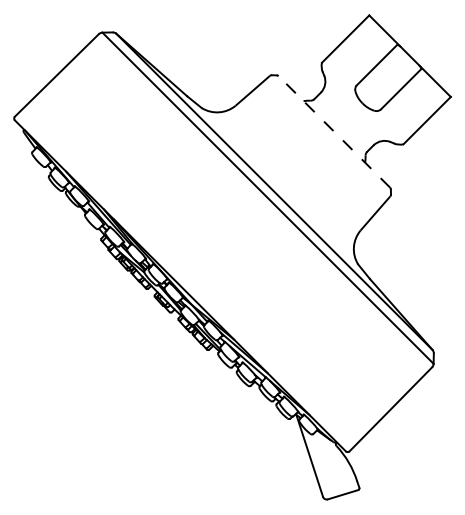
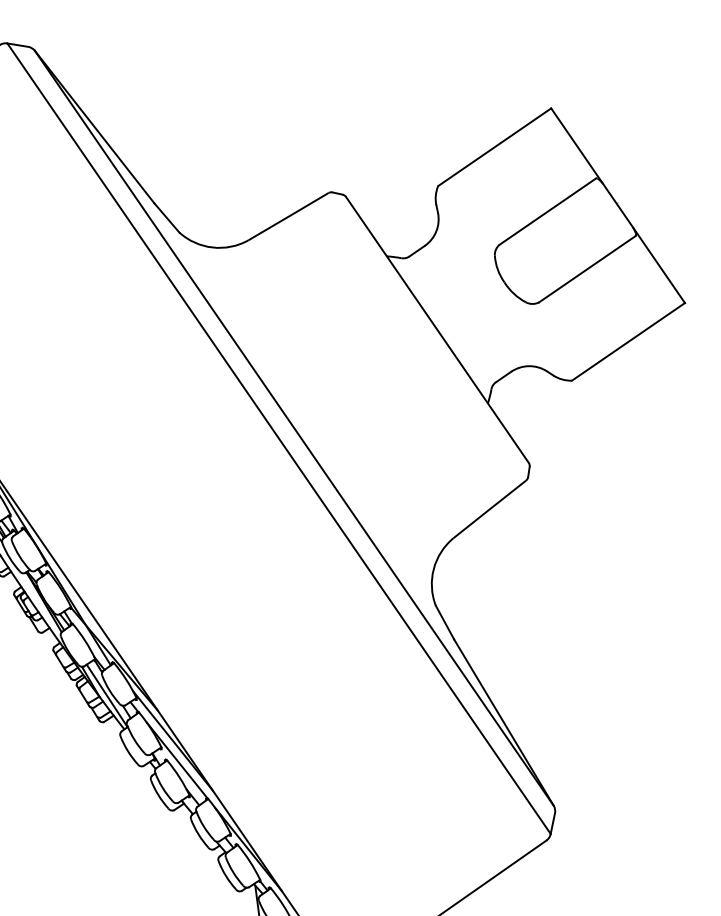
line: (334, 131) -> (437, 329), dashed -> solid

